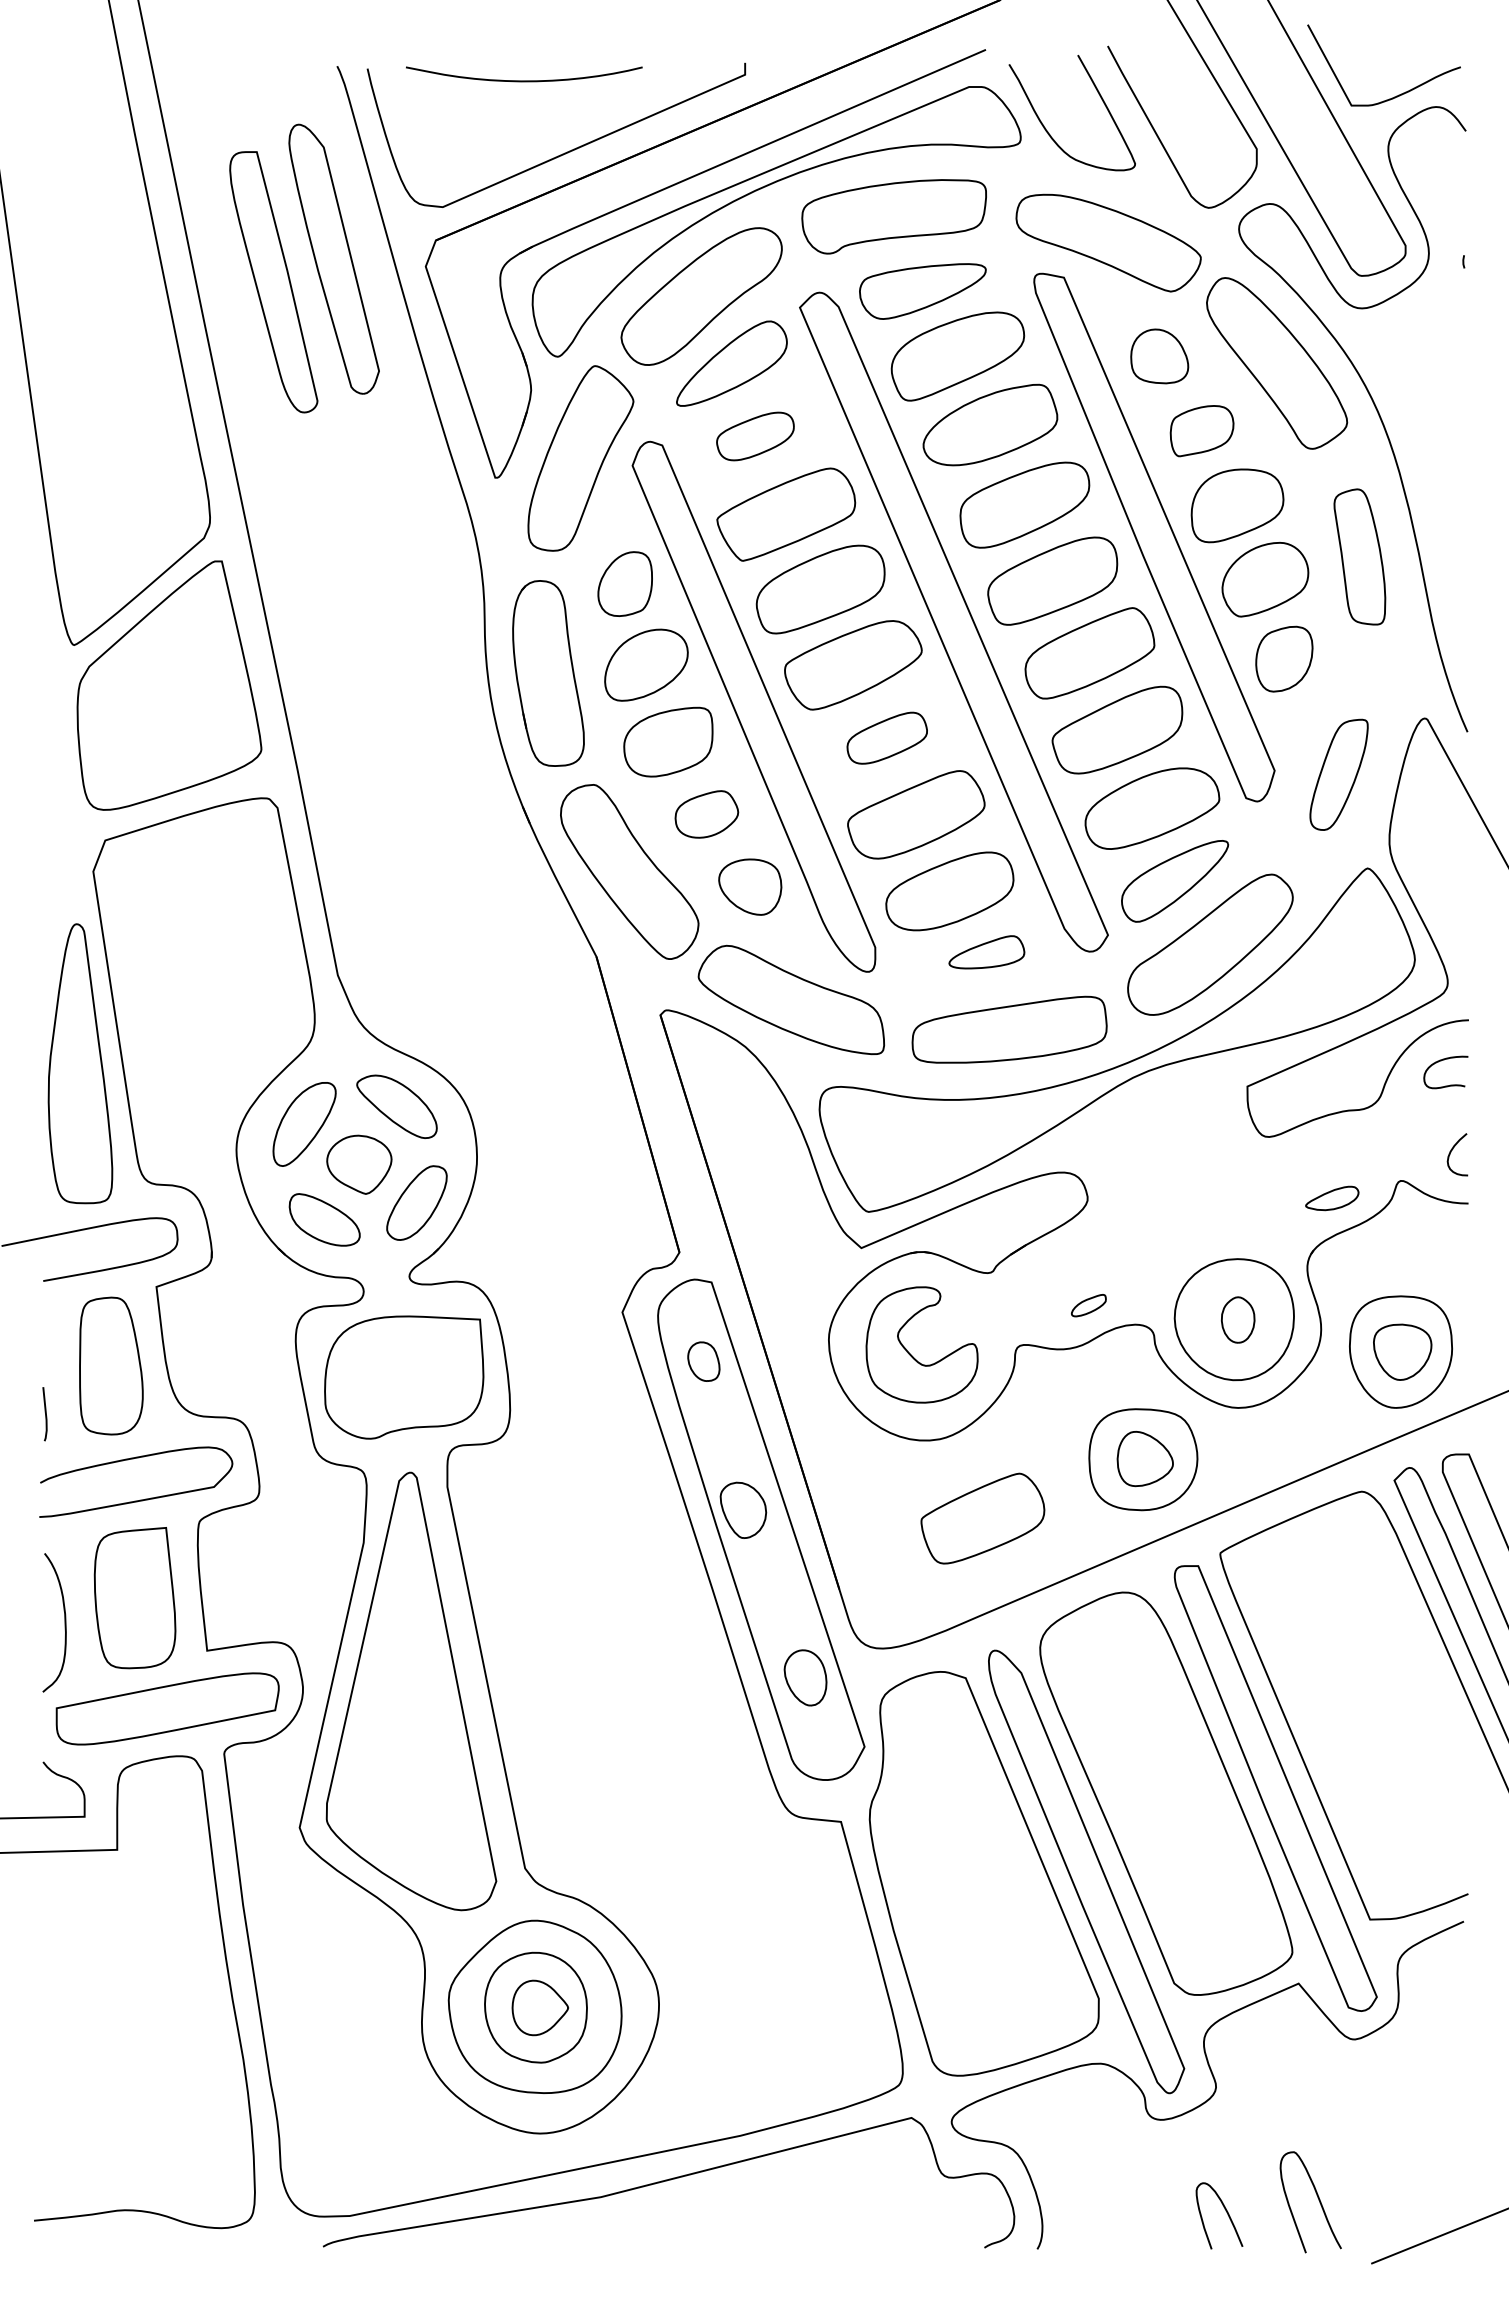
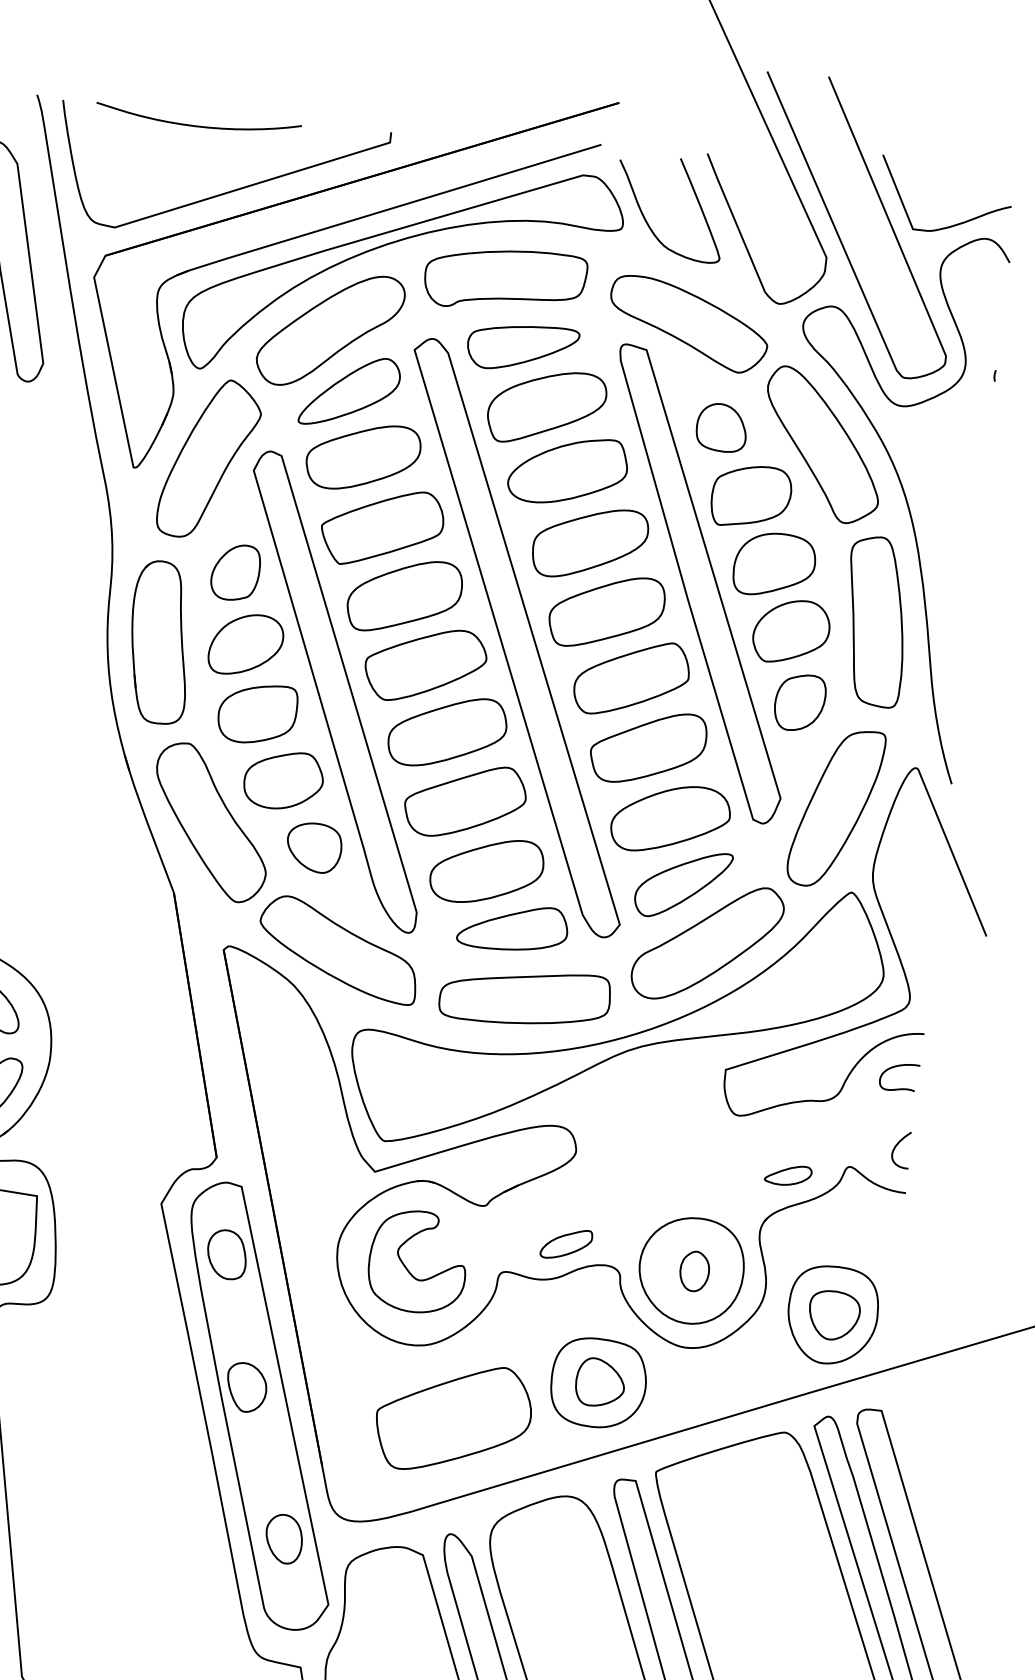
part: (1201, 430) -> (750, 496), size x1.43
part: (755, 436) -> (363, 457), size x1.67
part: (1359, 556) -> (875, 621), size x1.43
part: (887, 737) -> (448, 731), size x1.67
part: (1338, 774) -> (835, 808), size x1.67
part: (706, 814) -> (283, 780), size x1.43
part: (986, 952) -> (512, 927), size x1.67
part: (1088, 1305) -> (566, 1244), size x1.67
part: (703, 1361) -> (226, 1254), size x1.43
part: (982, 1518) -> (453, 1418), size x1.43

